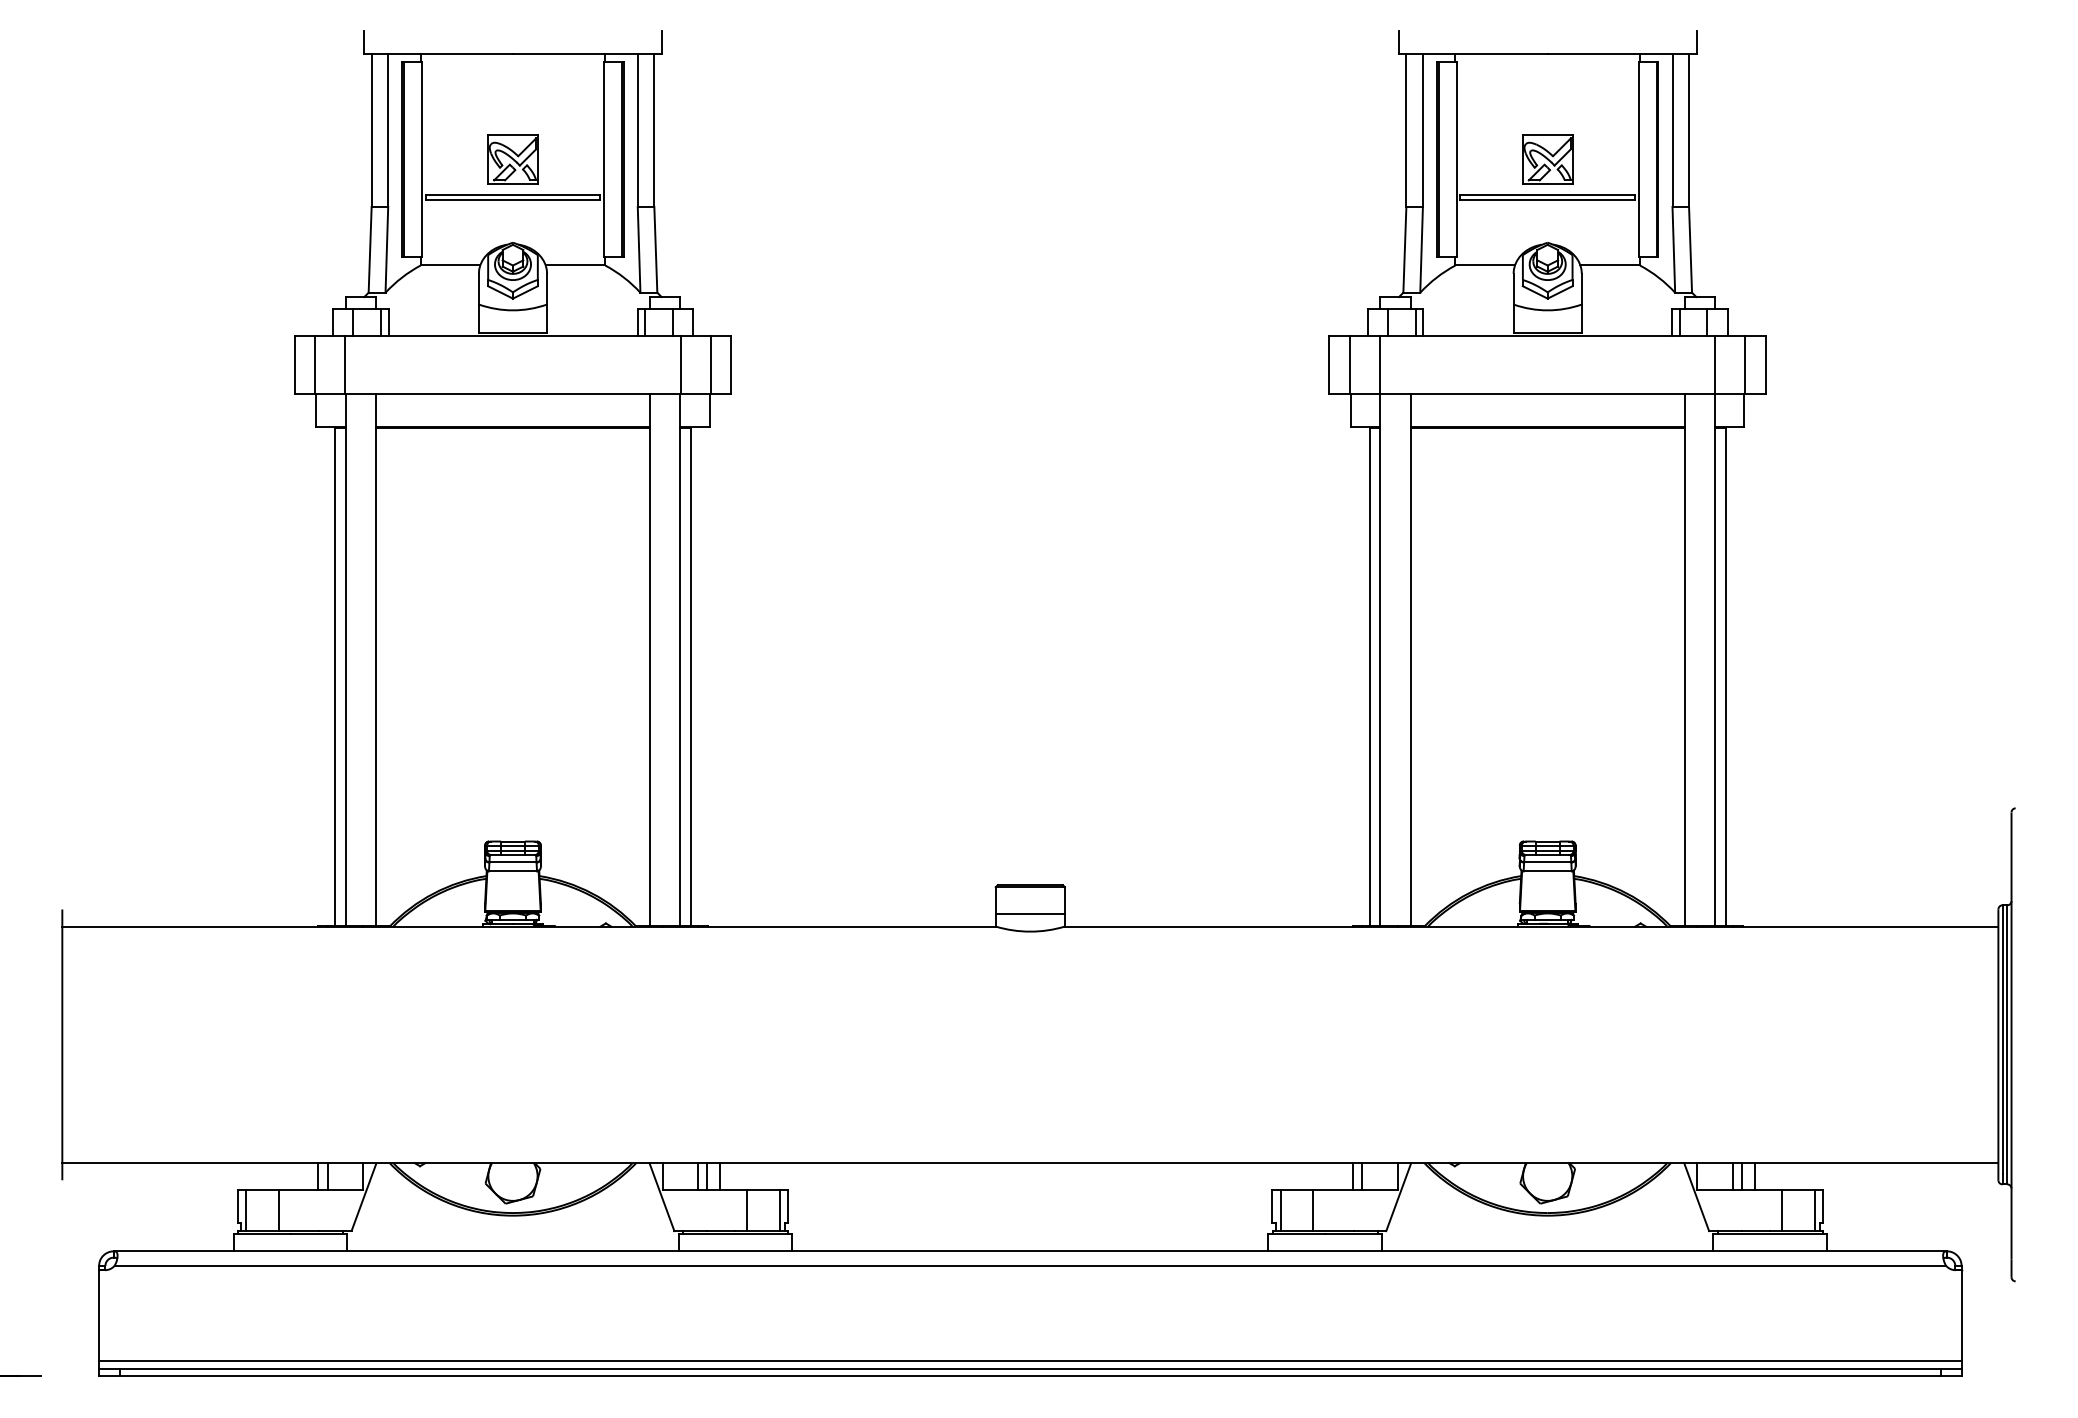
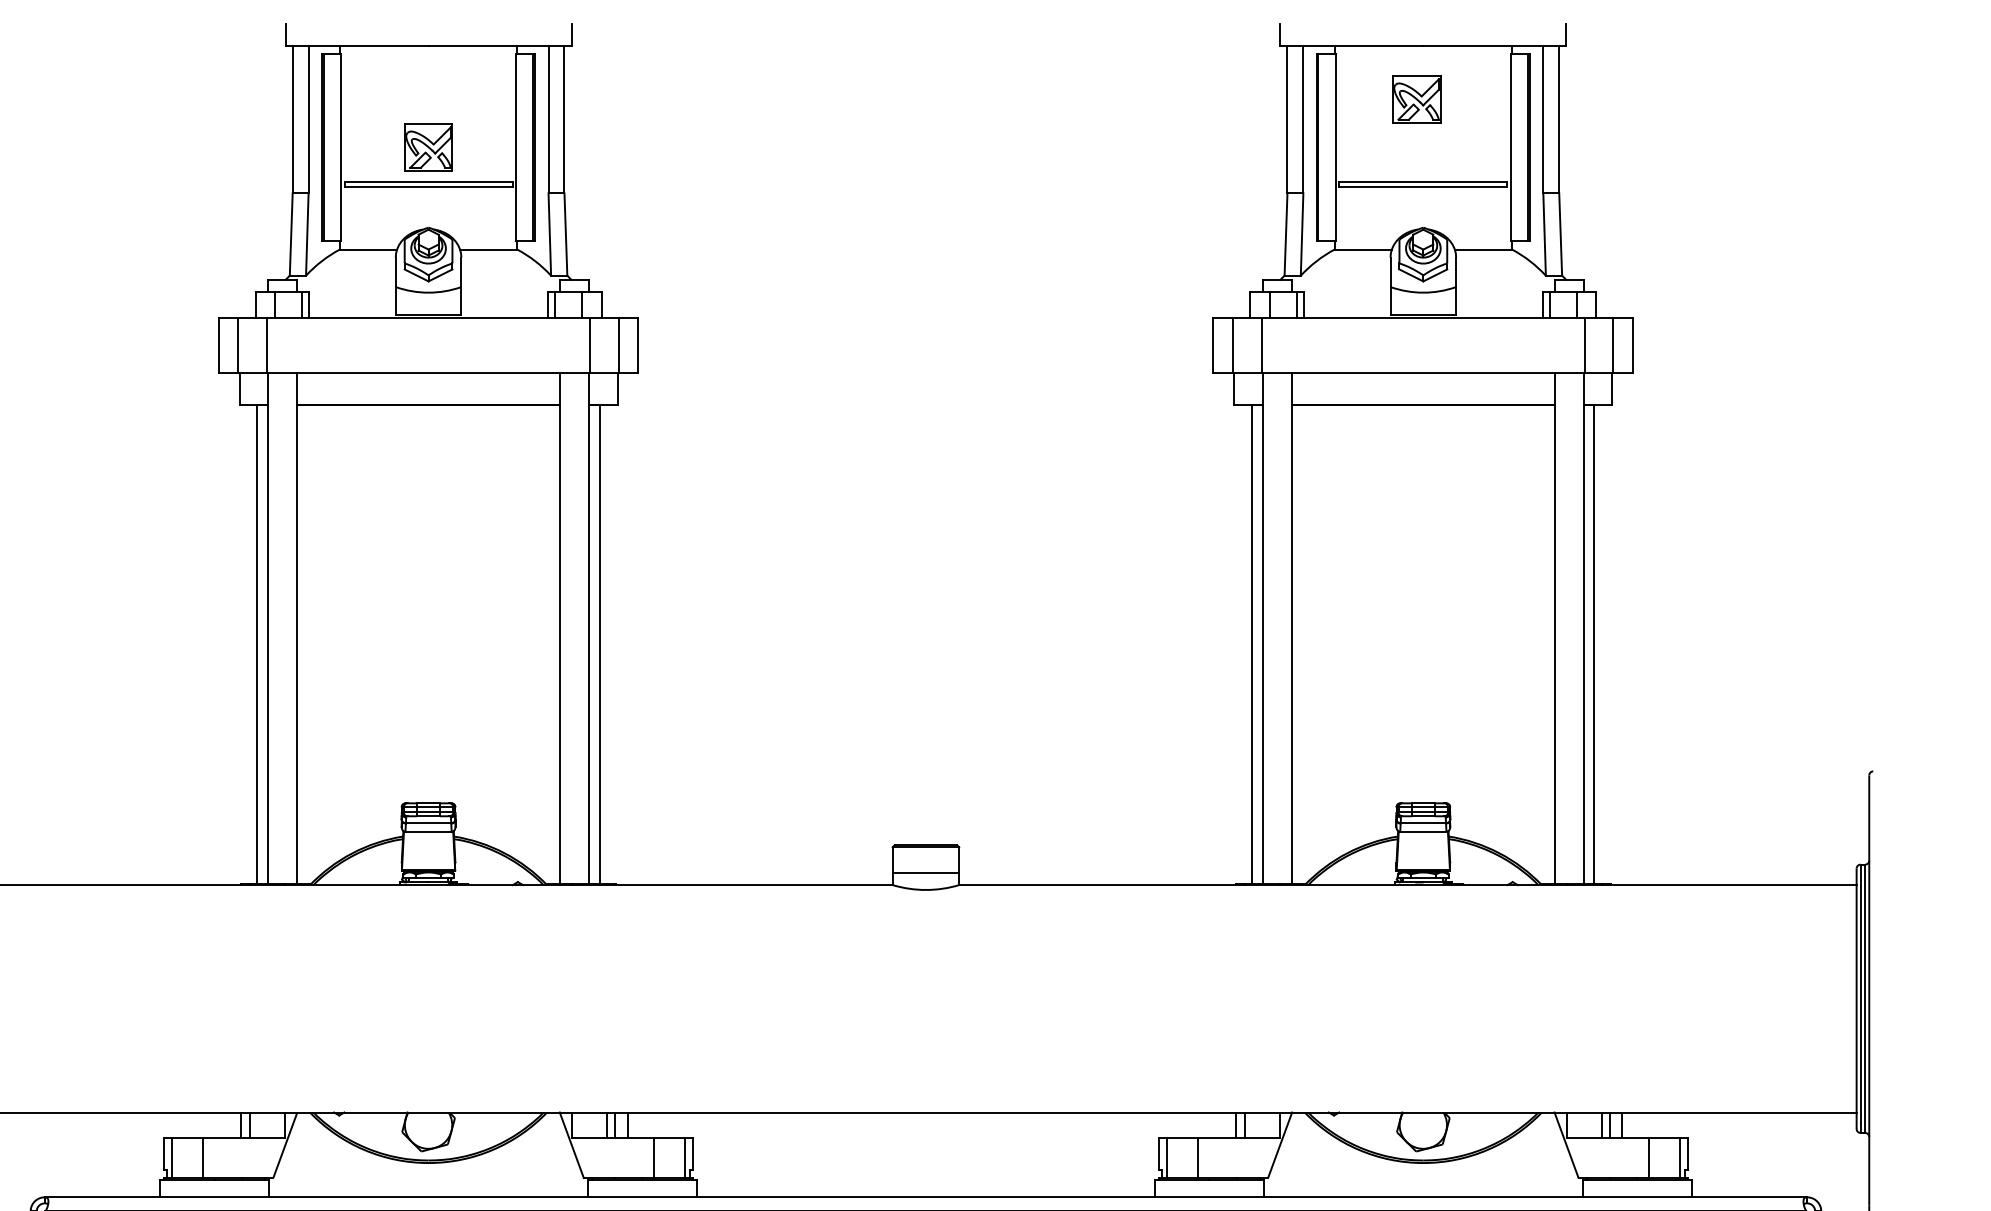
part: (1547, 159) -> (1416, 99), moved

